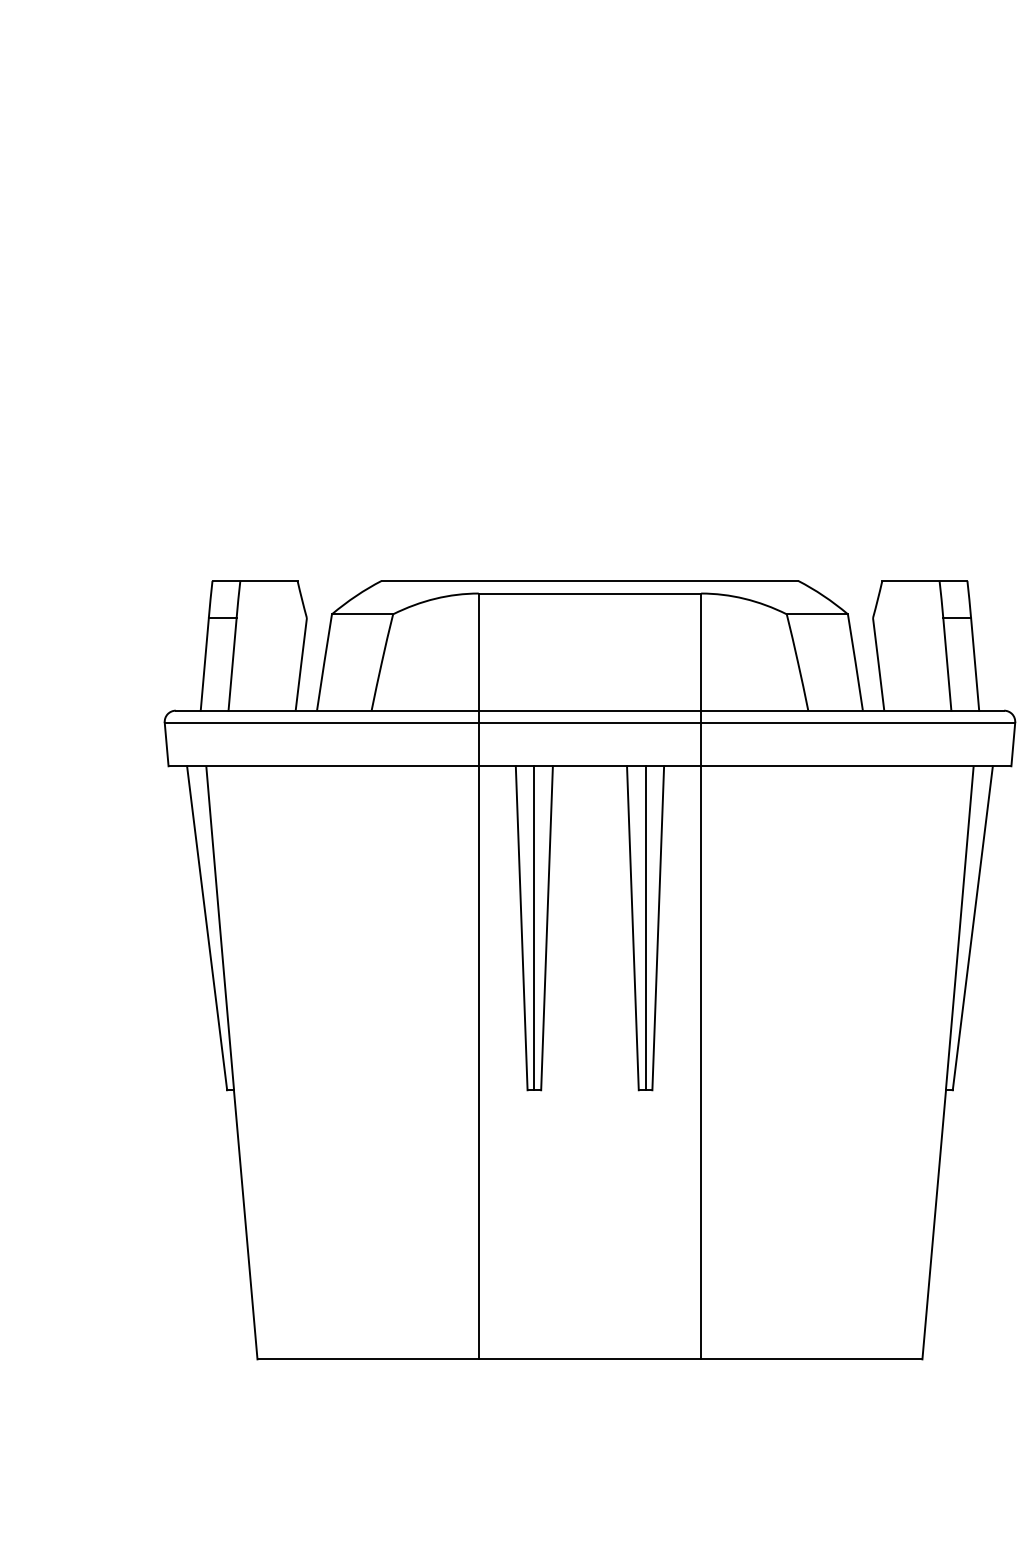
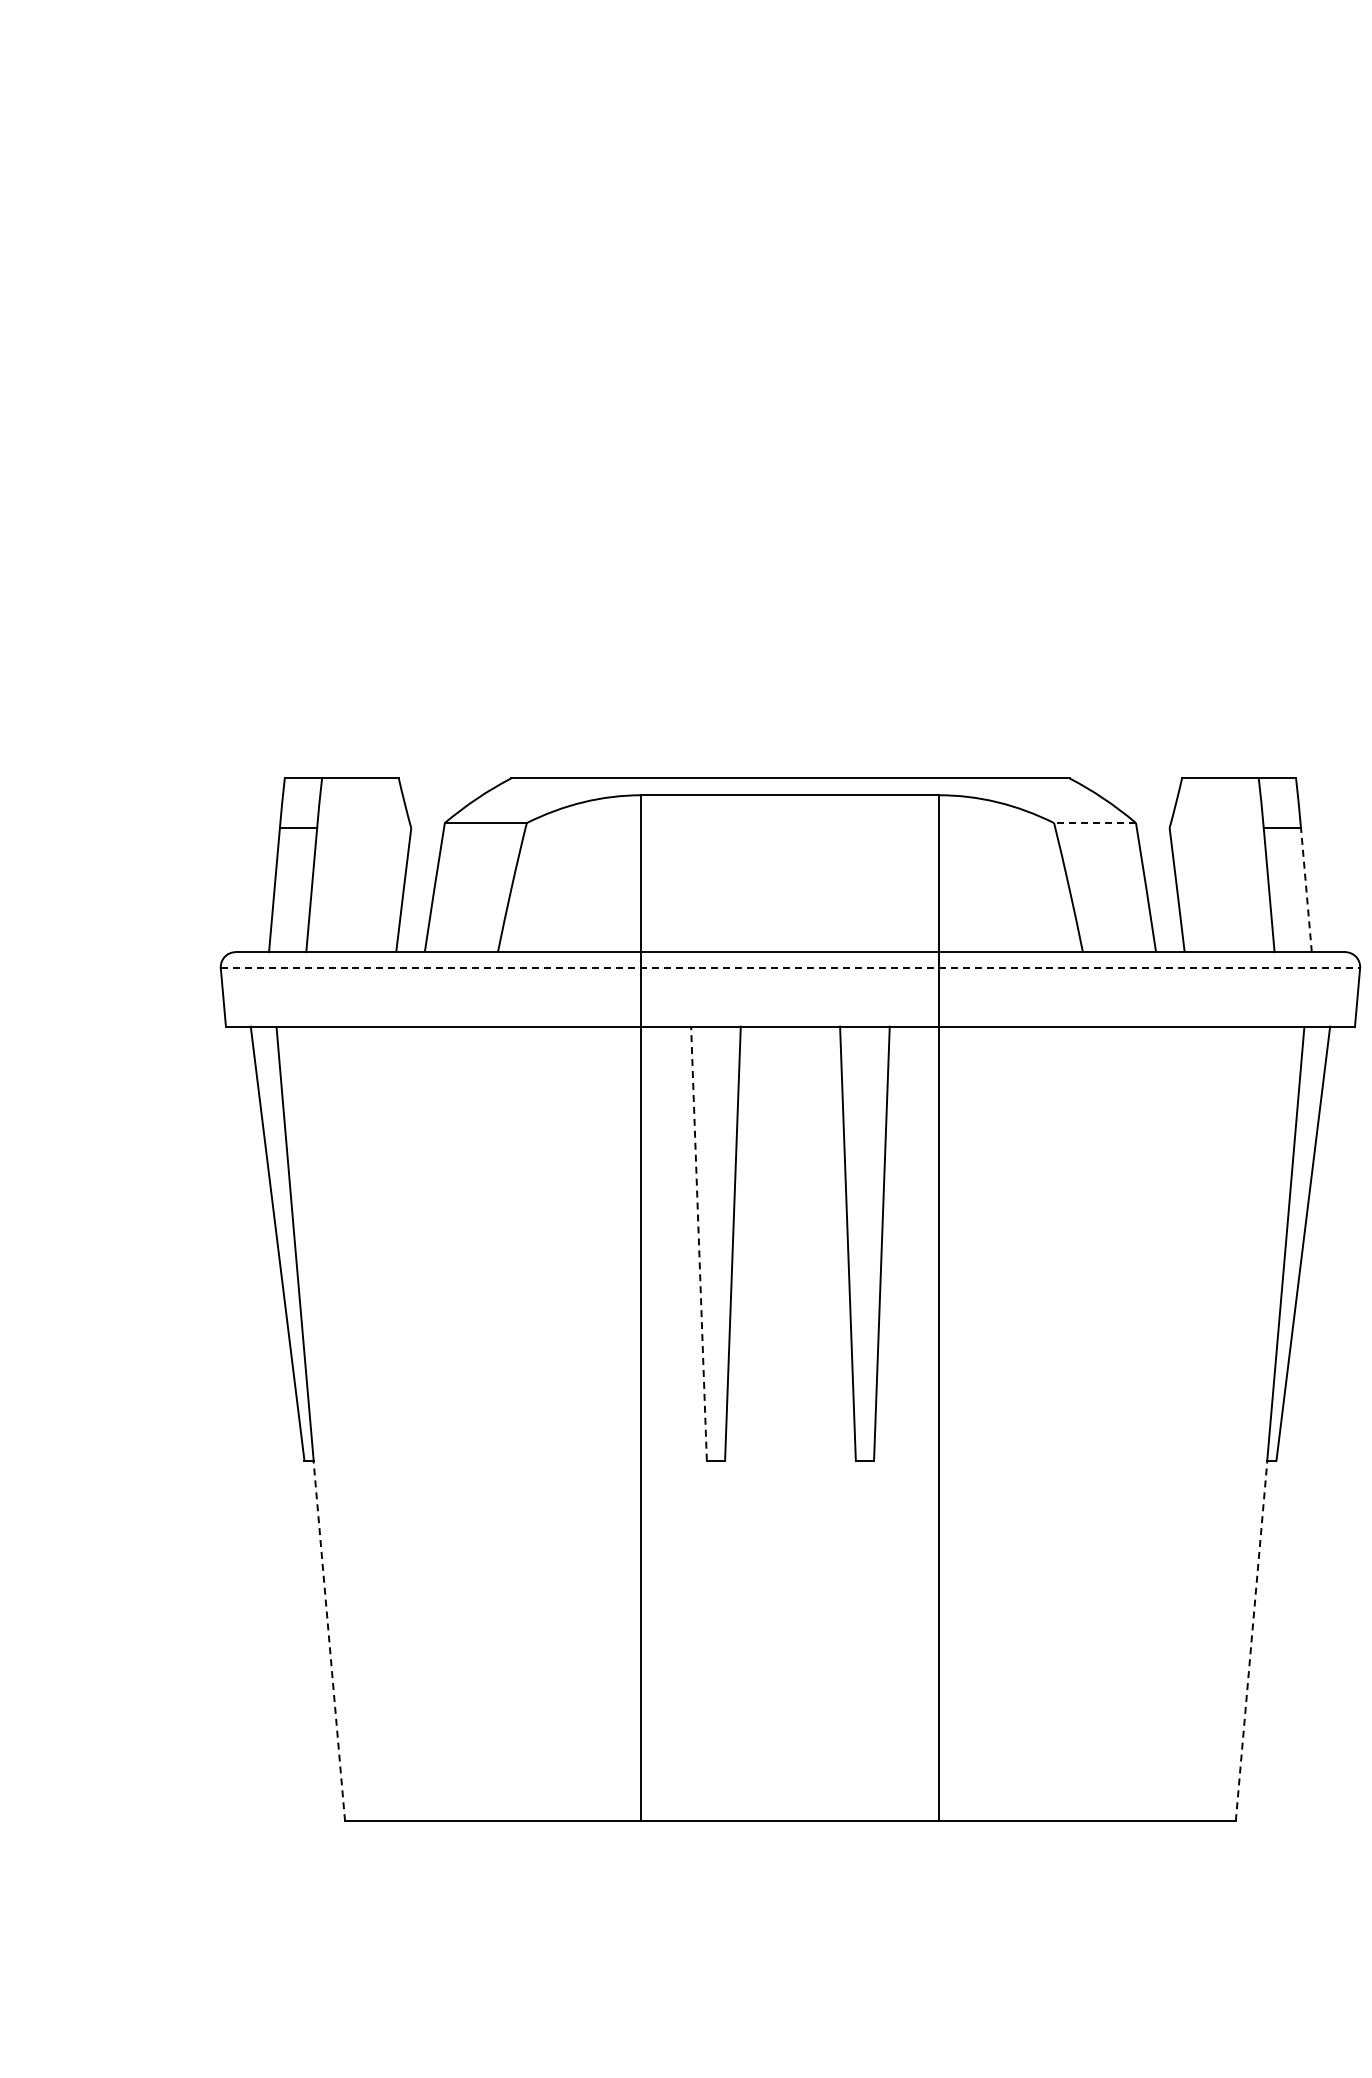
line: (817, 614) -> (1095, 823), solid -> dashed
line: (975, 663) -> (1306, 889), solid -> dashed
line: (590, 722) -> (790, 968), solid -> dashed
line: (521, 928) -> (698, 1243), solid -> dashed
line: (534, 928) -> (715, 1243), removed
line: (645, 928) -> (864, 1243), removed
line: (245, 1224) -> (329, 1640), solid -> dashed
line: (934, 1224) -> (1251, 1640), solid -> dashed

